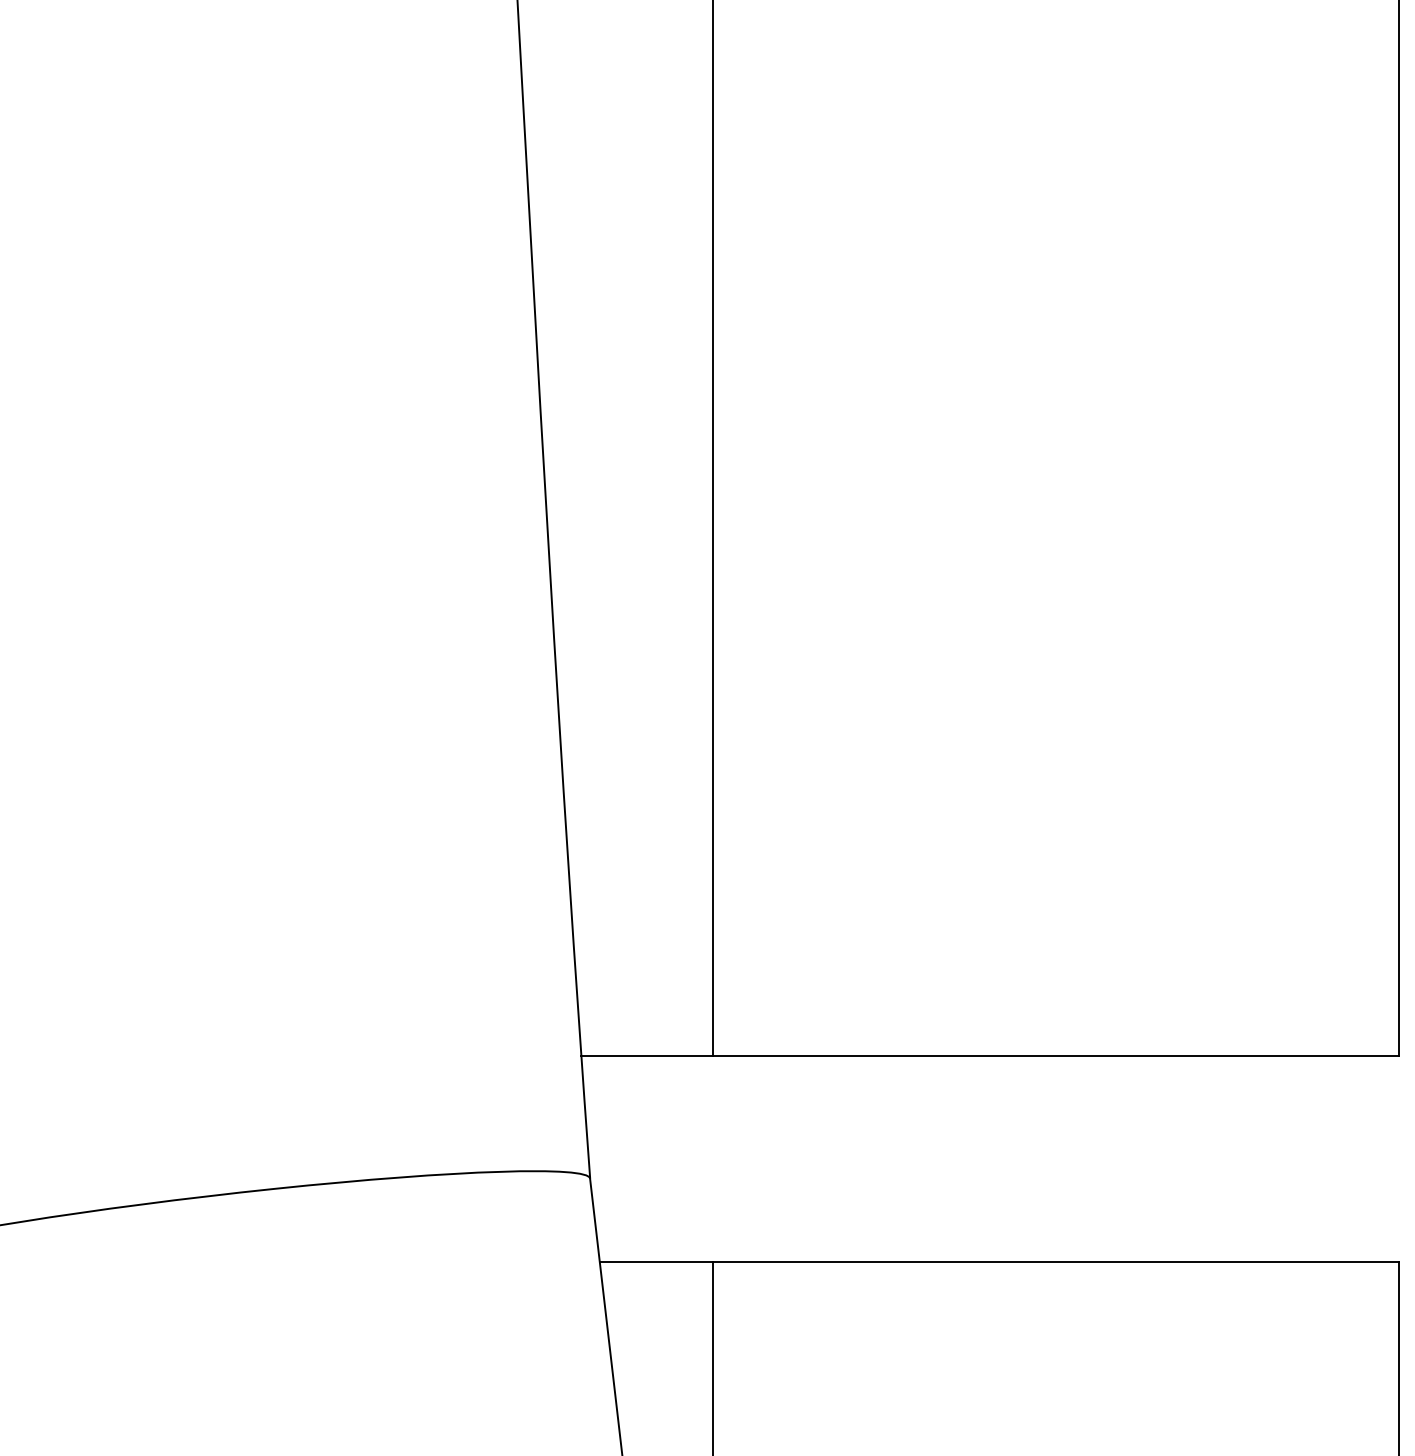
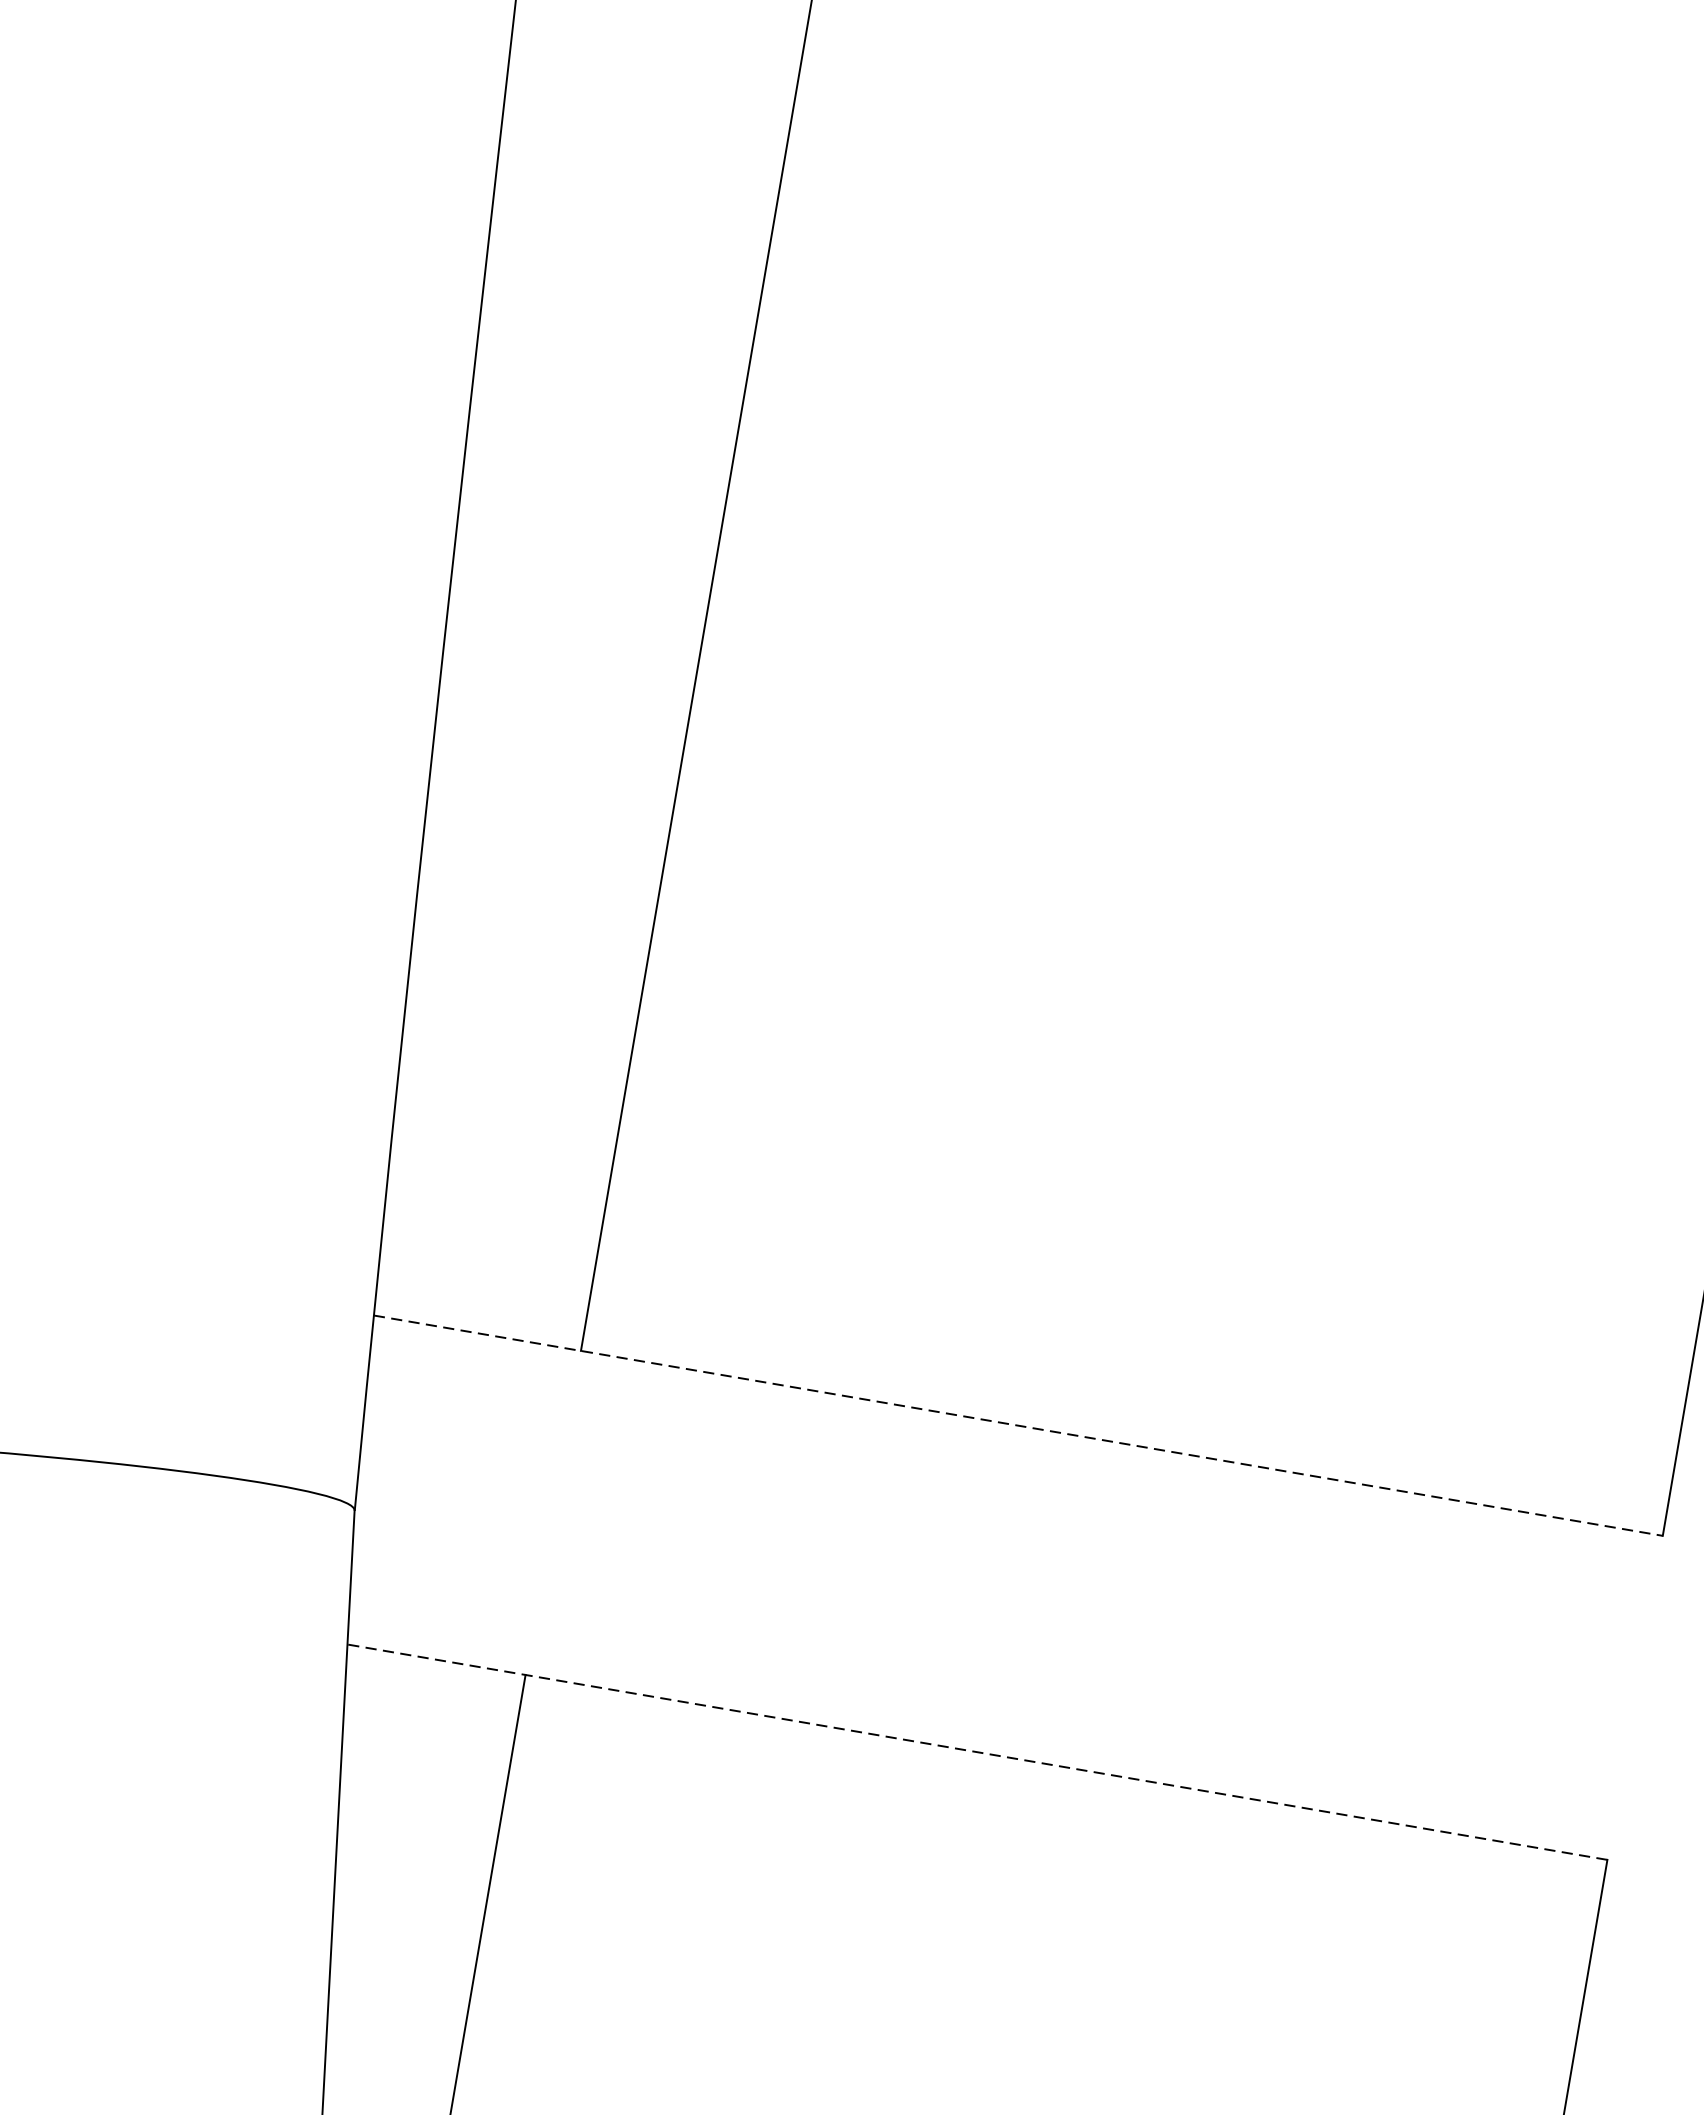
line: (990, 1056) -> (1018, 1426), solid -> dashed
line: (999, 1261) -> (977, 1751), solid -> dashed

